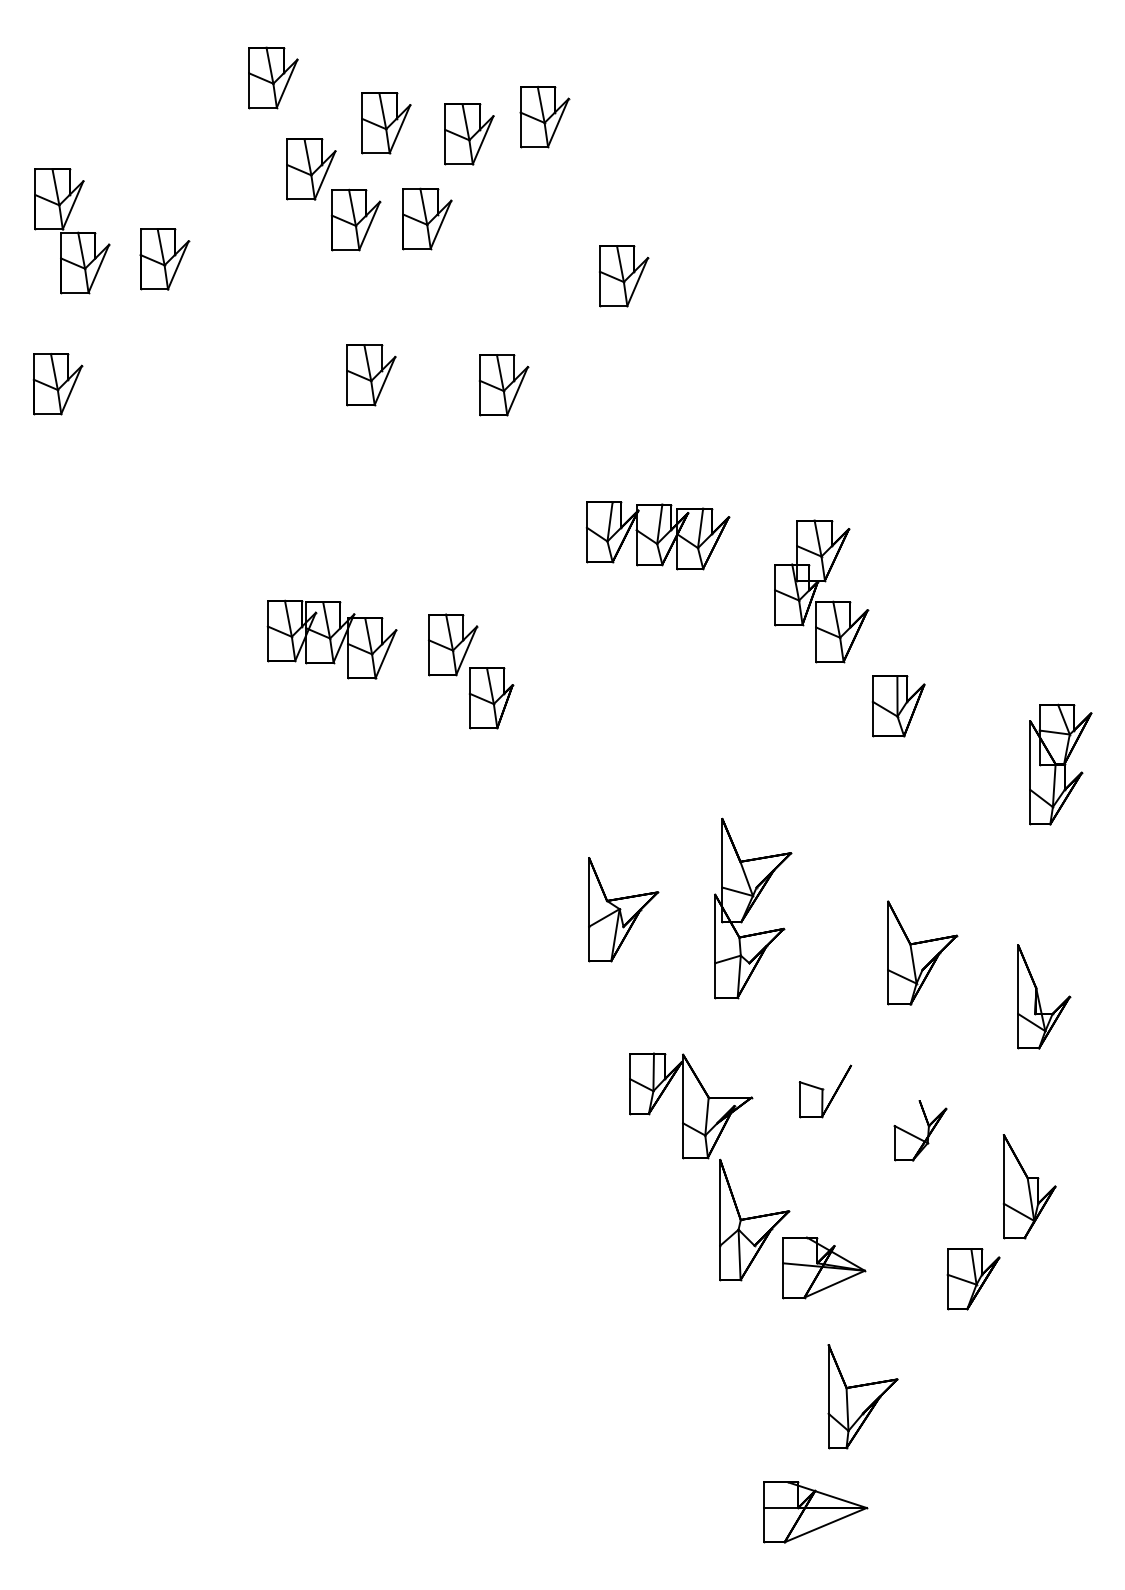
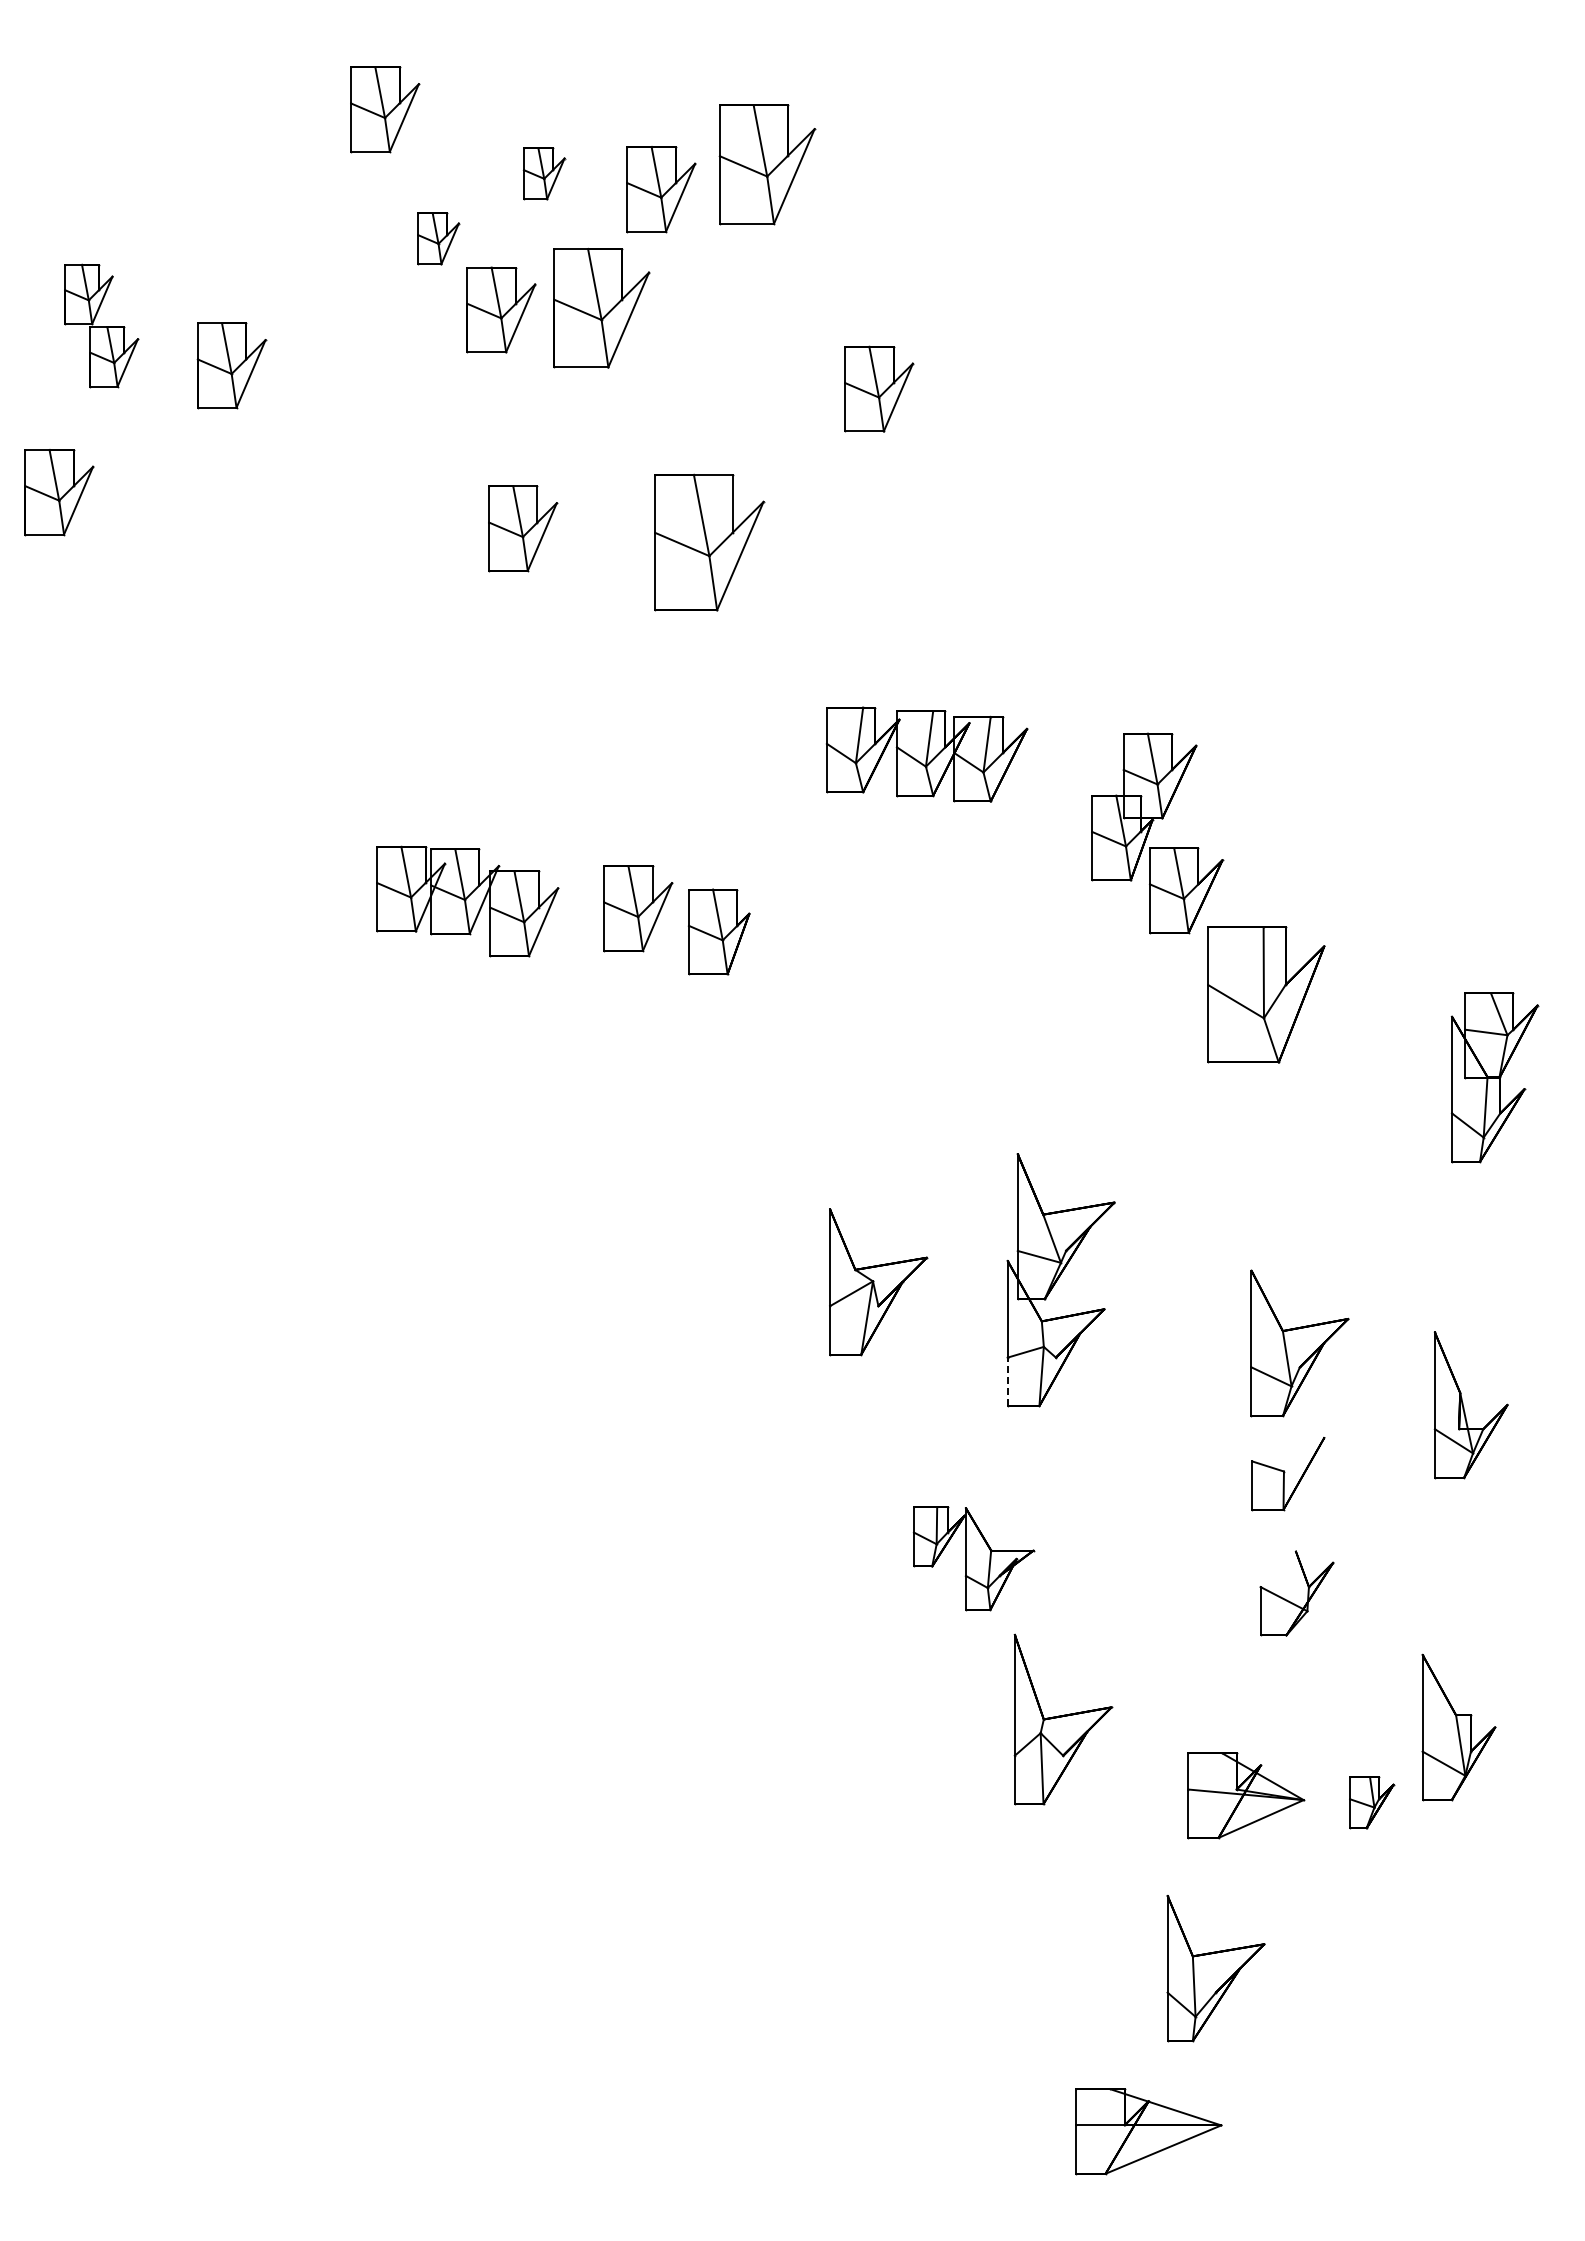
part: (544, 116) -> (767, 164), size x1.4
part: (386, 123) -> (544, 173), size x0.6
part: (311, 169) -> (438, 238), size x0.6
part: (427, 218) -> (602, 308), size x1.4
part: (72, 230) -> (101, 325), size x0.7
part: (58, 384) -> (59, 492), moved
part: (504, 384) -> (710, 542), size x1.6
part: (490, 697) -> (718, 931), moved
part: (898, 706) -> (1265, 995), size x1.6
line: (715, 980) -> (1007, 1381), solid -> dashed
part: (825, 1091) -> (1288, 1474), moved
part: (690, 1105) -> (973, 1558), size x0.7
part: (1029, 1186) -> (1458, 1727), moved
part: (824, 1267) -> (1246, 1795), moved
part: (973, 1278) -> (1371, 1802), size x0.6

